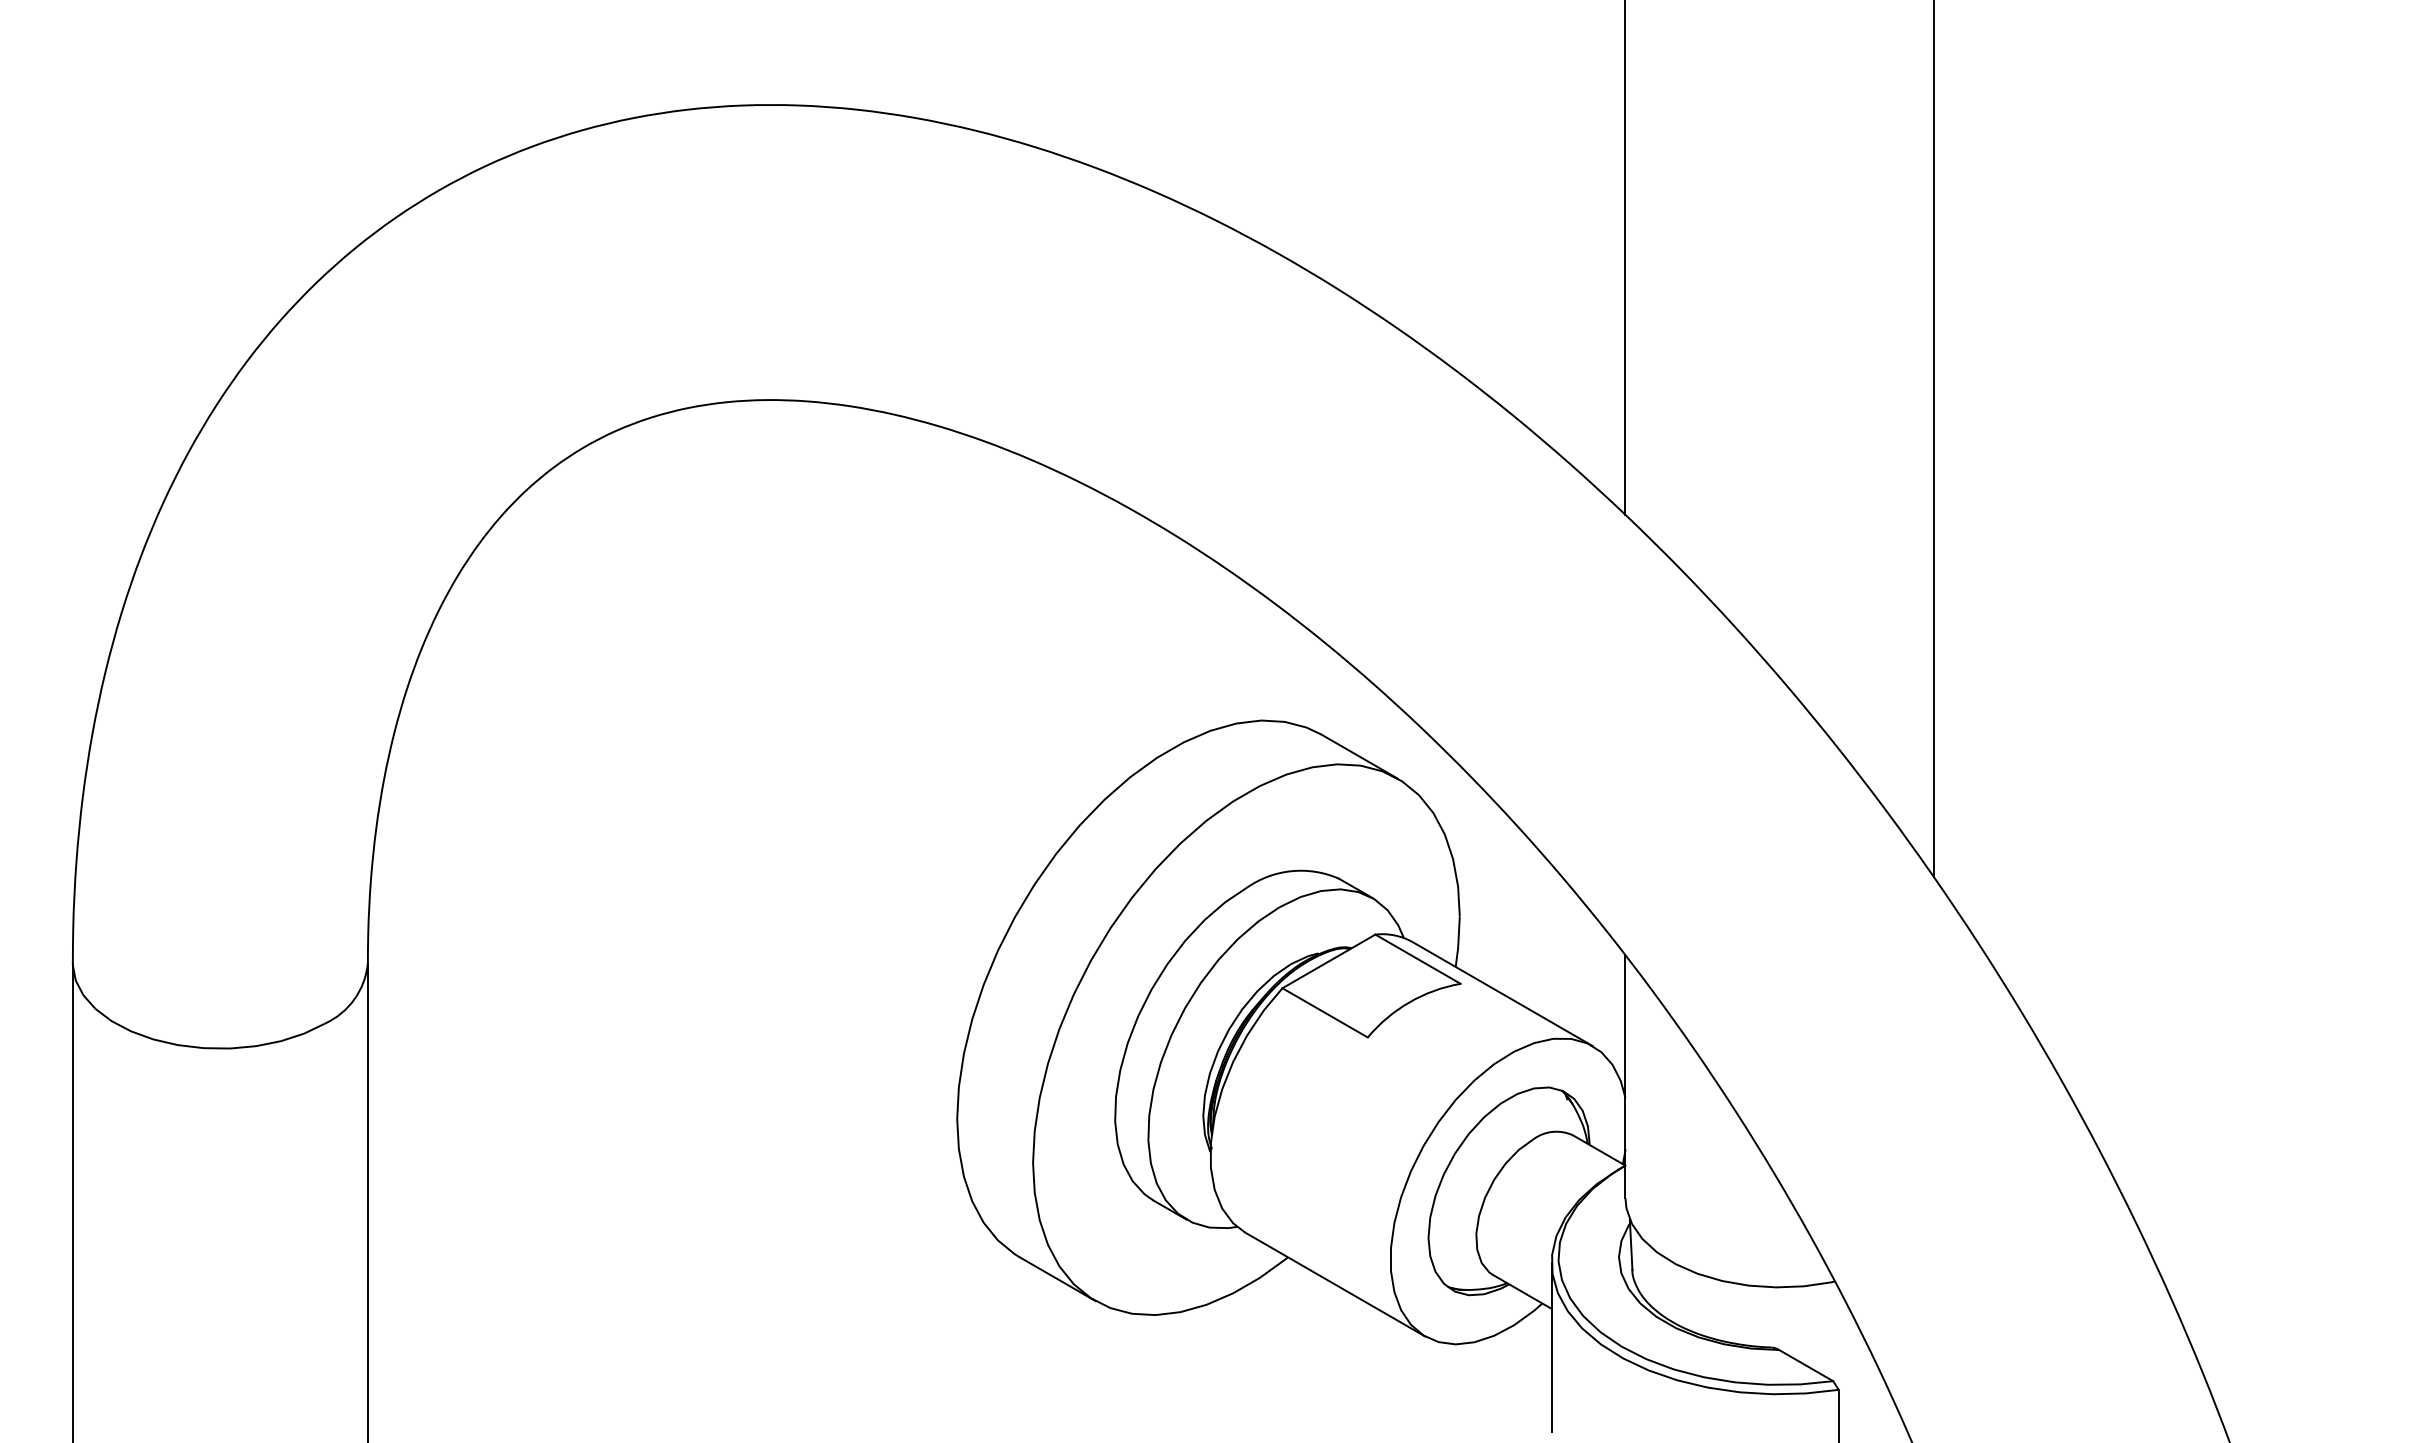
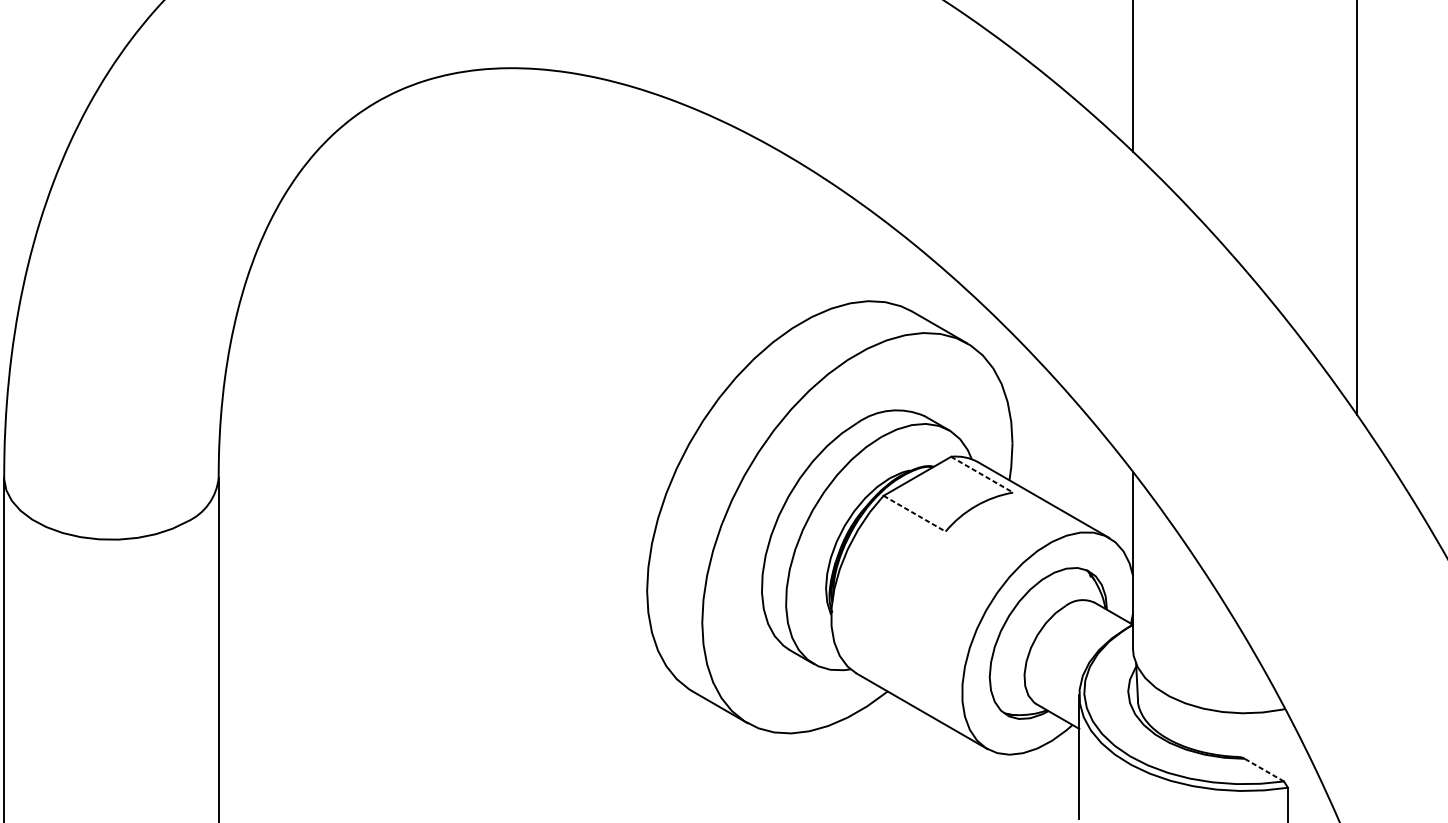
line: (1418, 959) -> (982, 474), solid -> dashed
line: (1325, 1013) -> (914, 514), solid -> dashed
line: (1805, 1365) -> (1263, 770), solid -> dashed

